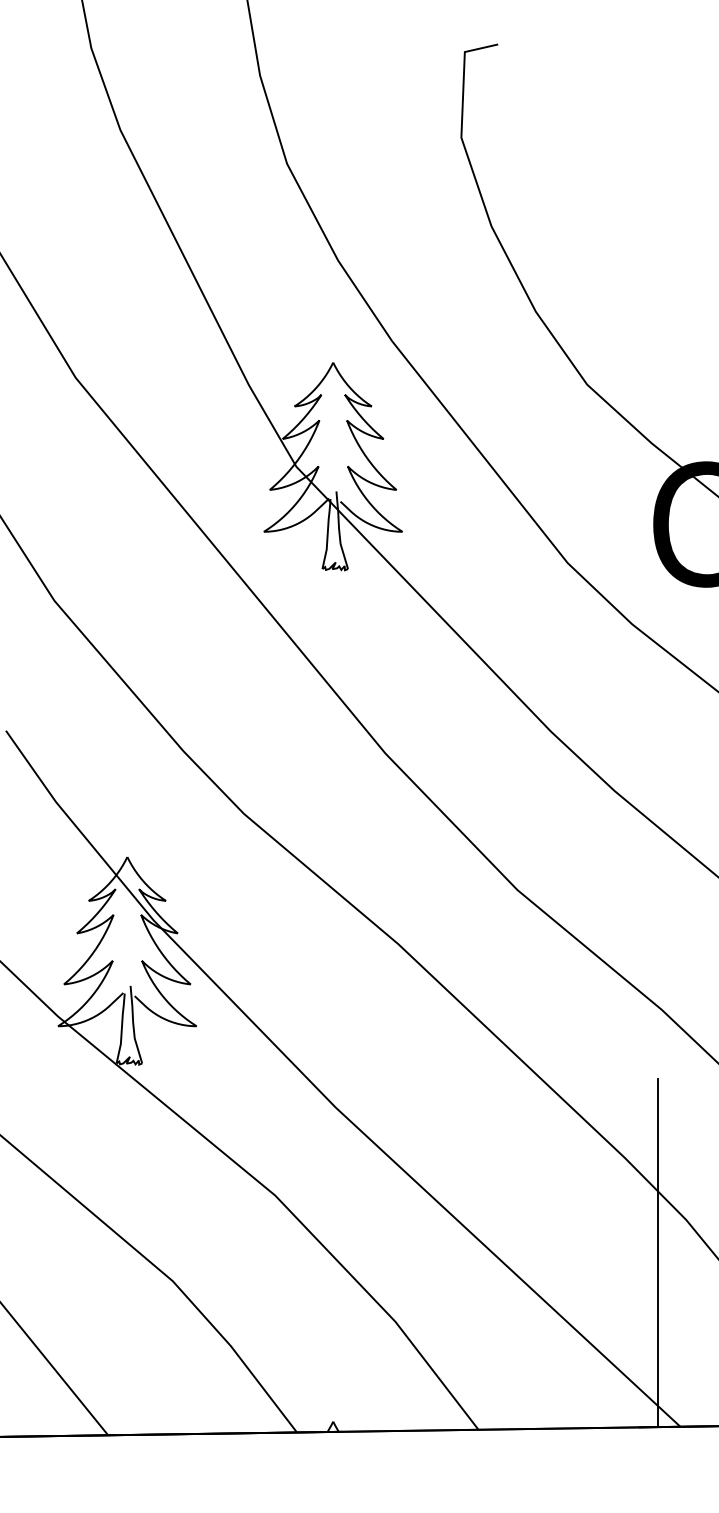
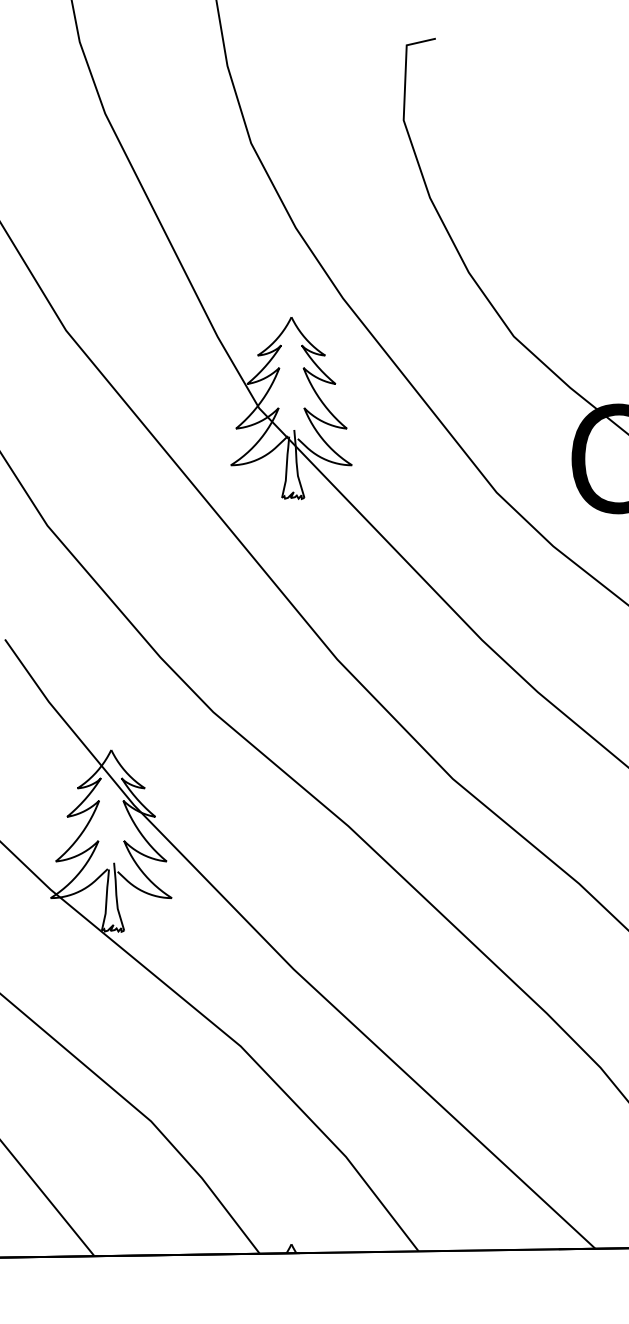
line: (658, 1252) -> (576, 1096), removed

